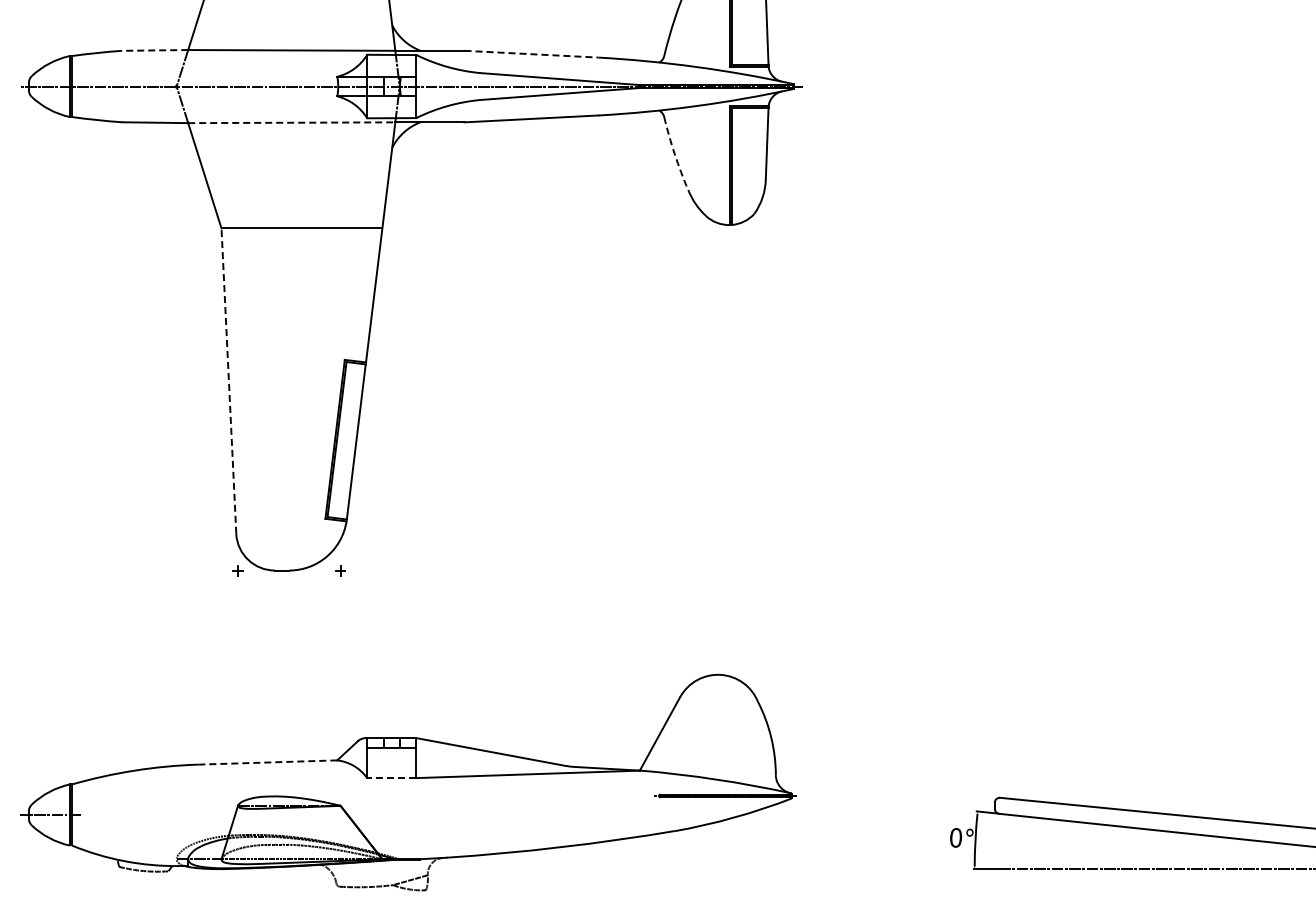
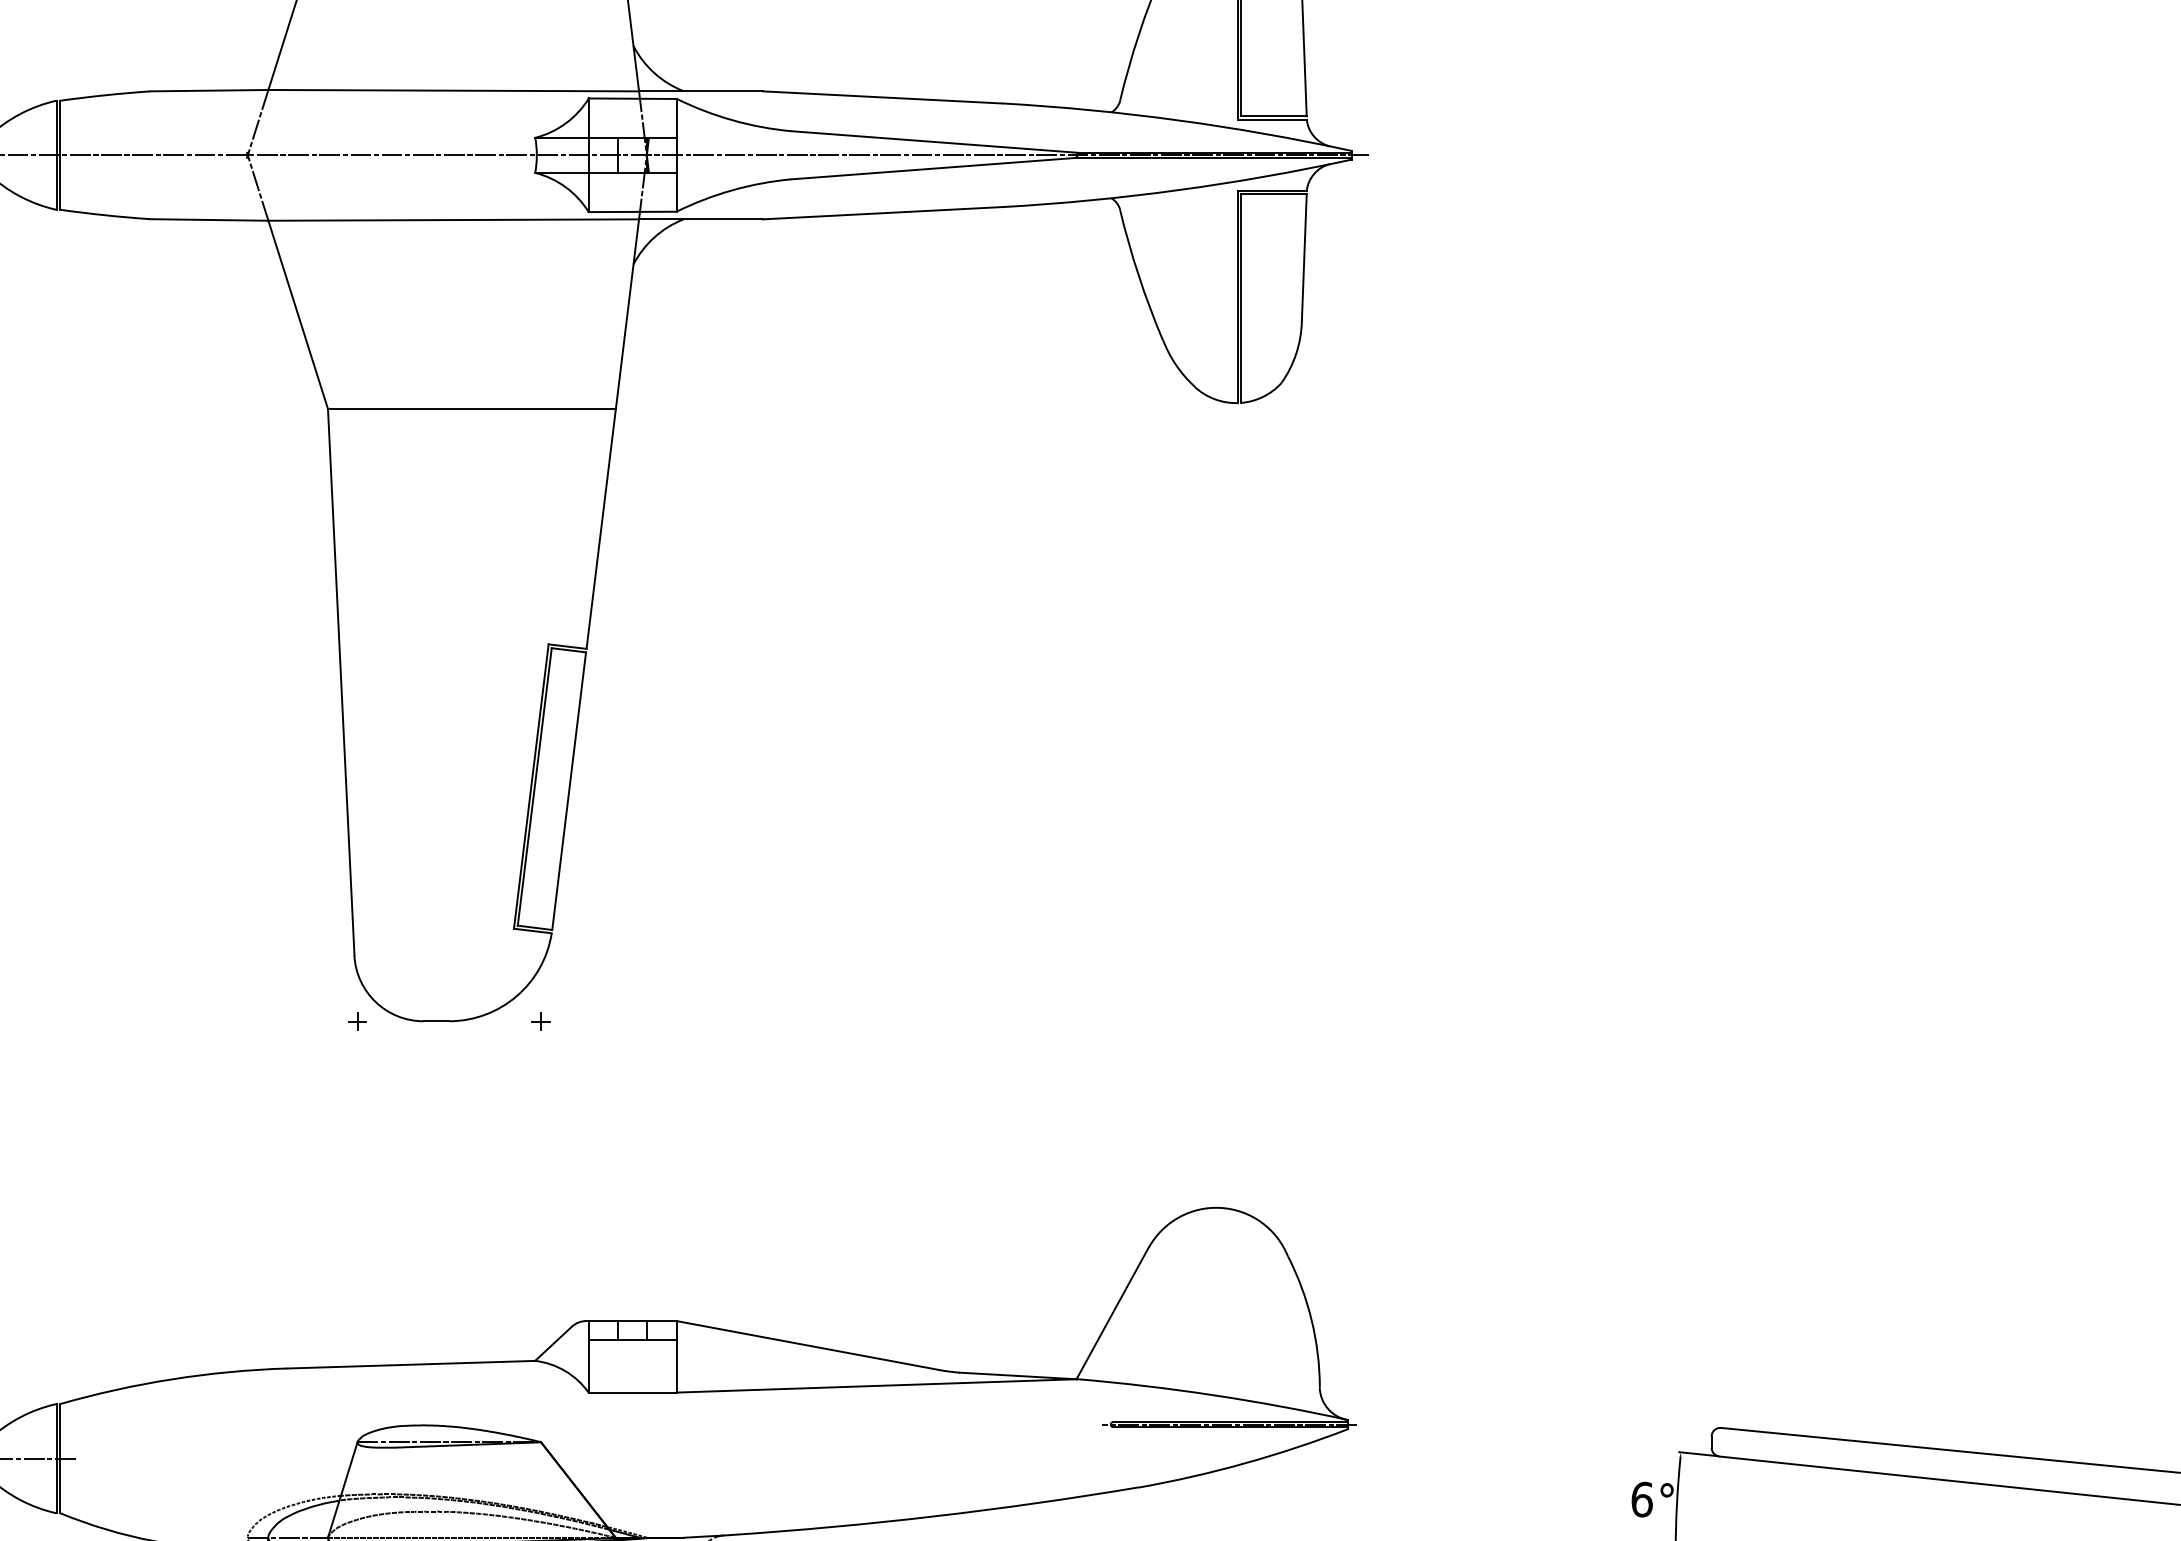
line: (154, 50) -> (208, 90), dashed -> solid
line: (532, 54) -> (884, 97), dashed -> solid
line: (291, 122) -> (453, 219), dashed -> solid
arc: (674, 154) -> (1138, 276), dashed -> solid
line: (228, 381) -> (340, 683), dashed -> solid
line: (267, 762) -> (410, 1364), dashed -> solid
line: (391, 778) -> (632, 1393), dashed -> solid
text: (956, 837) -> (1643, 1498), 0° -> 6°

